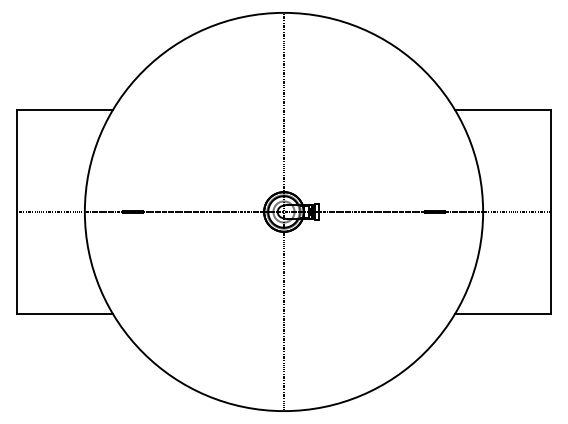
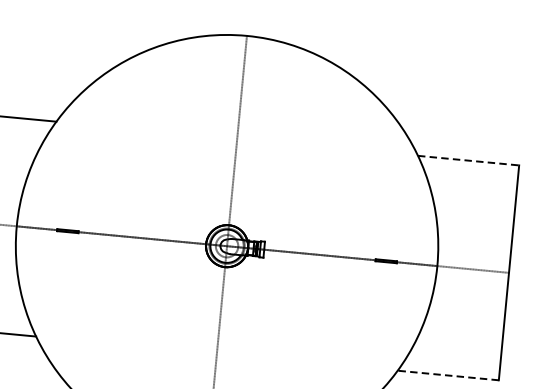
line: (503, 110) -> (469, 160), solid -> dashed
line: (503, 313) -> (448, 375), solid -> dashed

